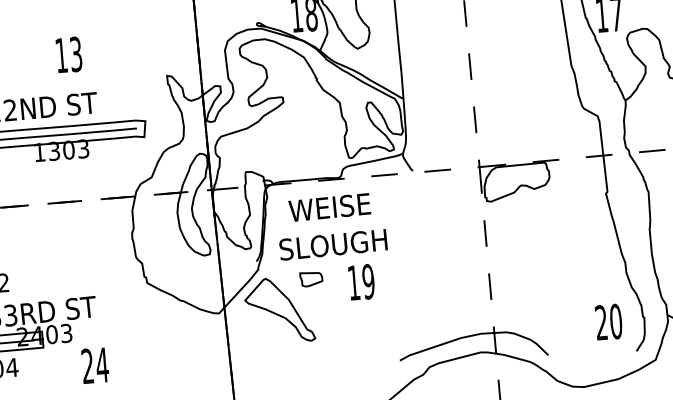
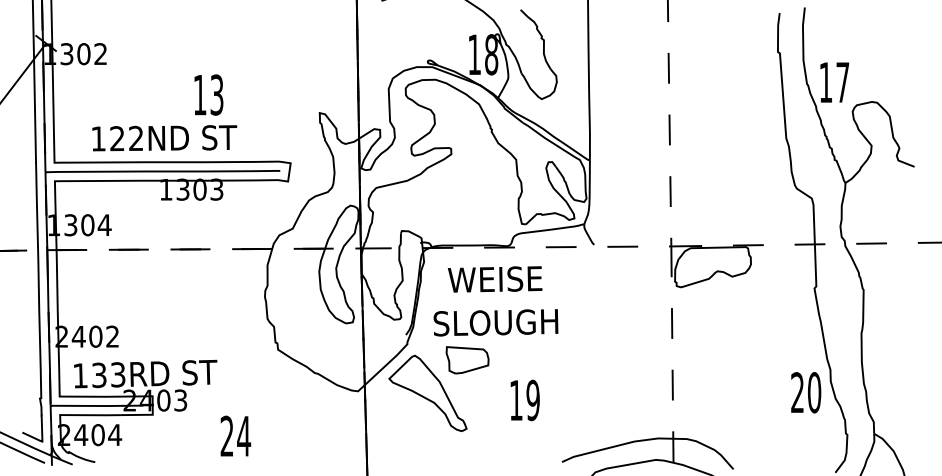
text: (68, 54) -> (208, 94), moved
part: (311, 279) -> (467, 360), size x1.67
text: (361, 282) -> (524, 400), moved
text: (609, 321) -> (806, 392), moved
text: (94, 365) -> (235, 435), moved

